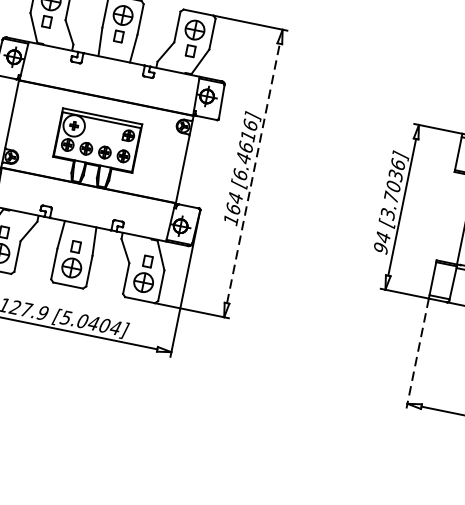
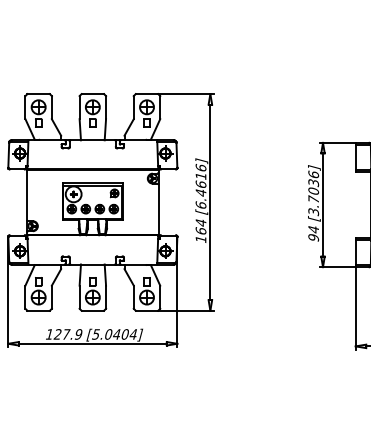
line: (253, 173) -> (210, 202), dashed -> solid
line: (417, 354) -> (355, 309), dashed -> solid

